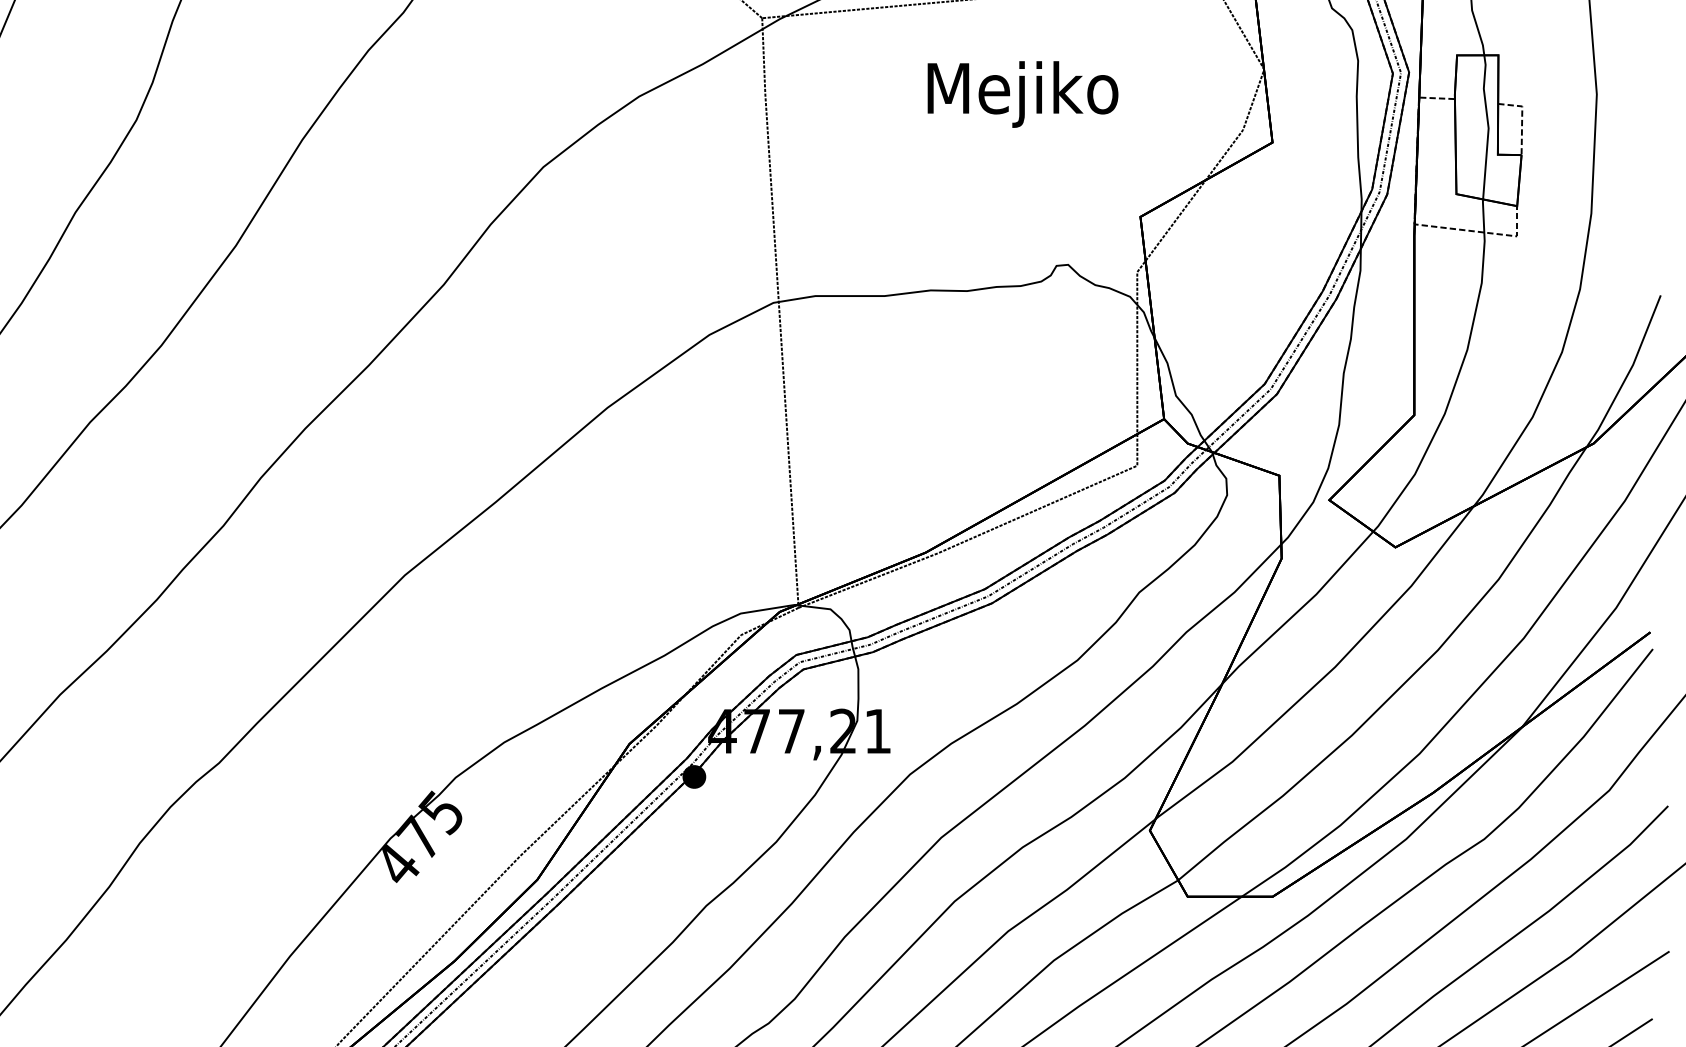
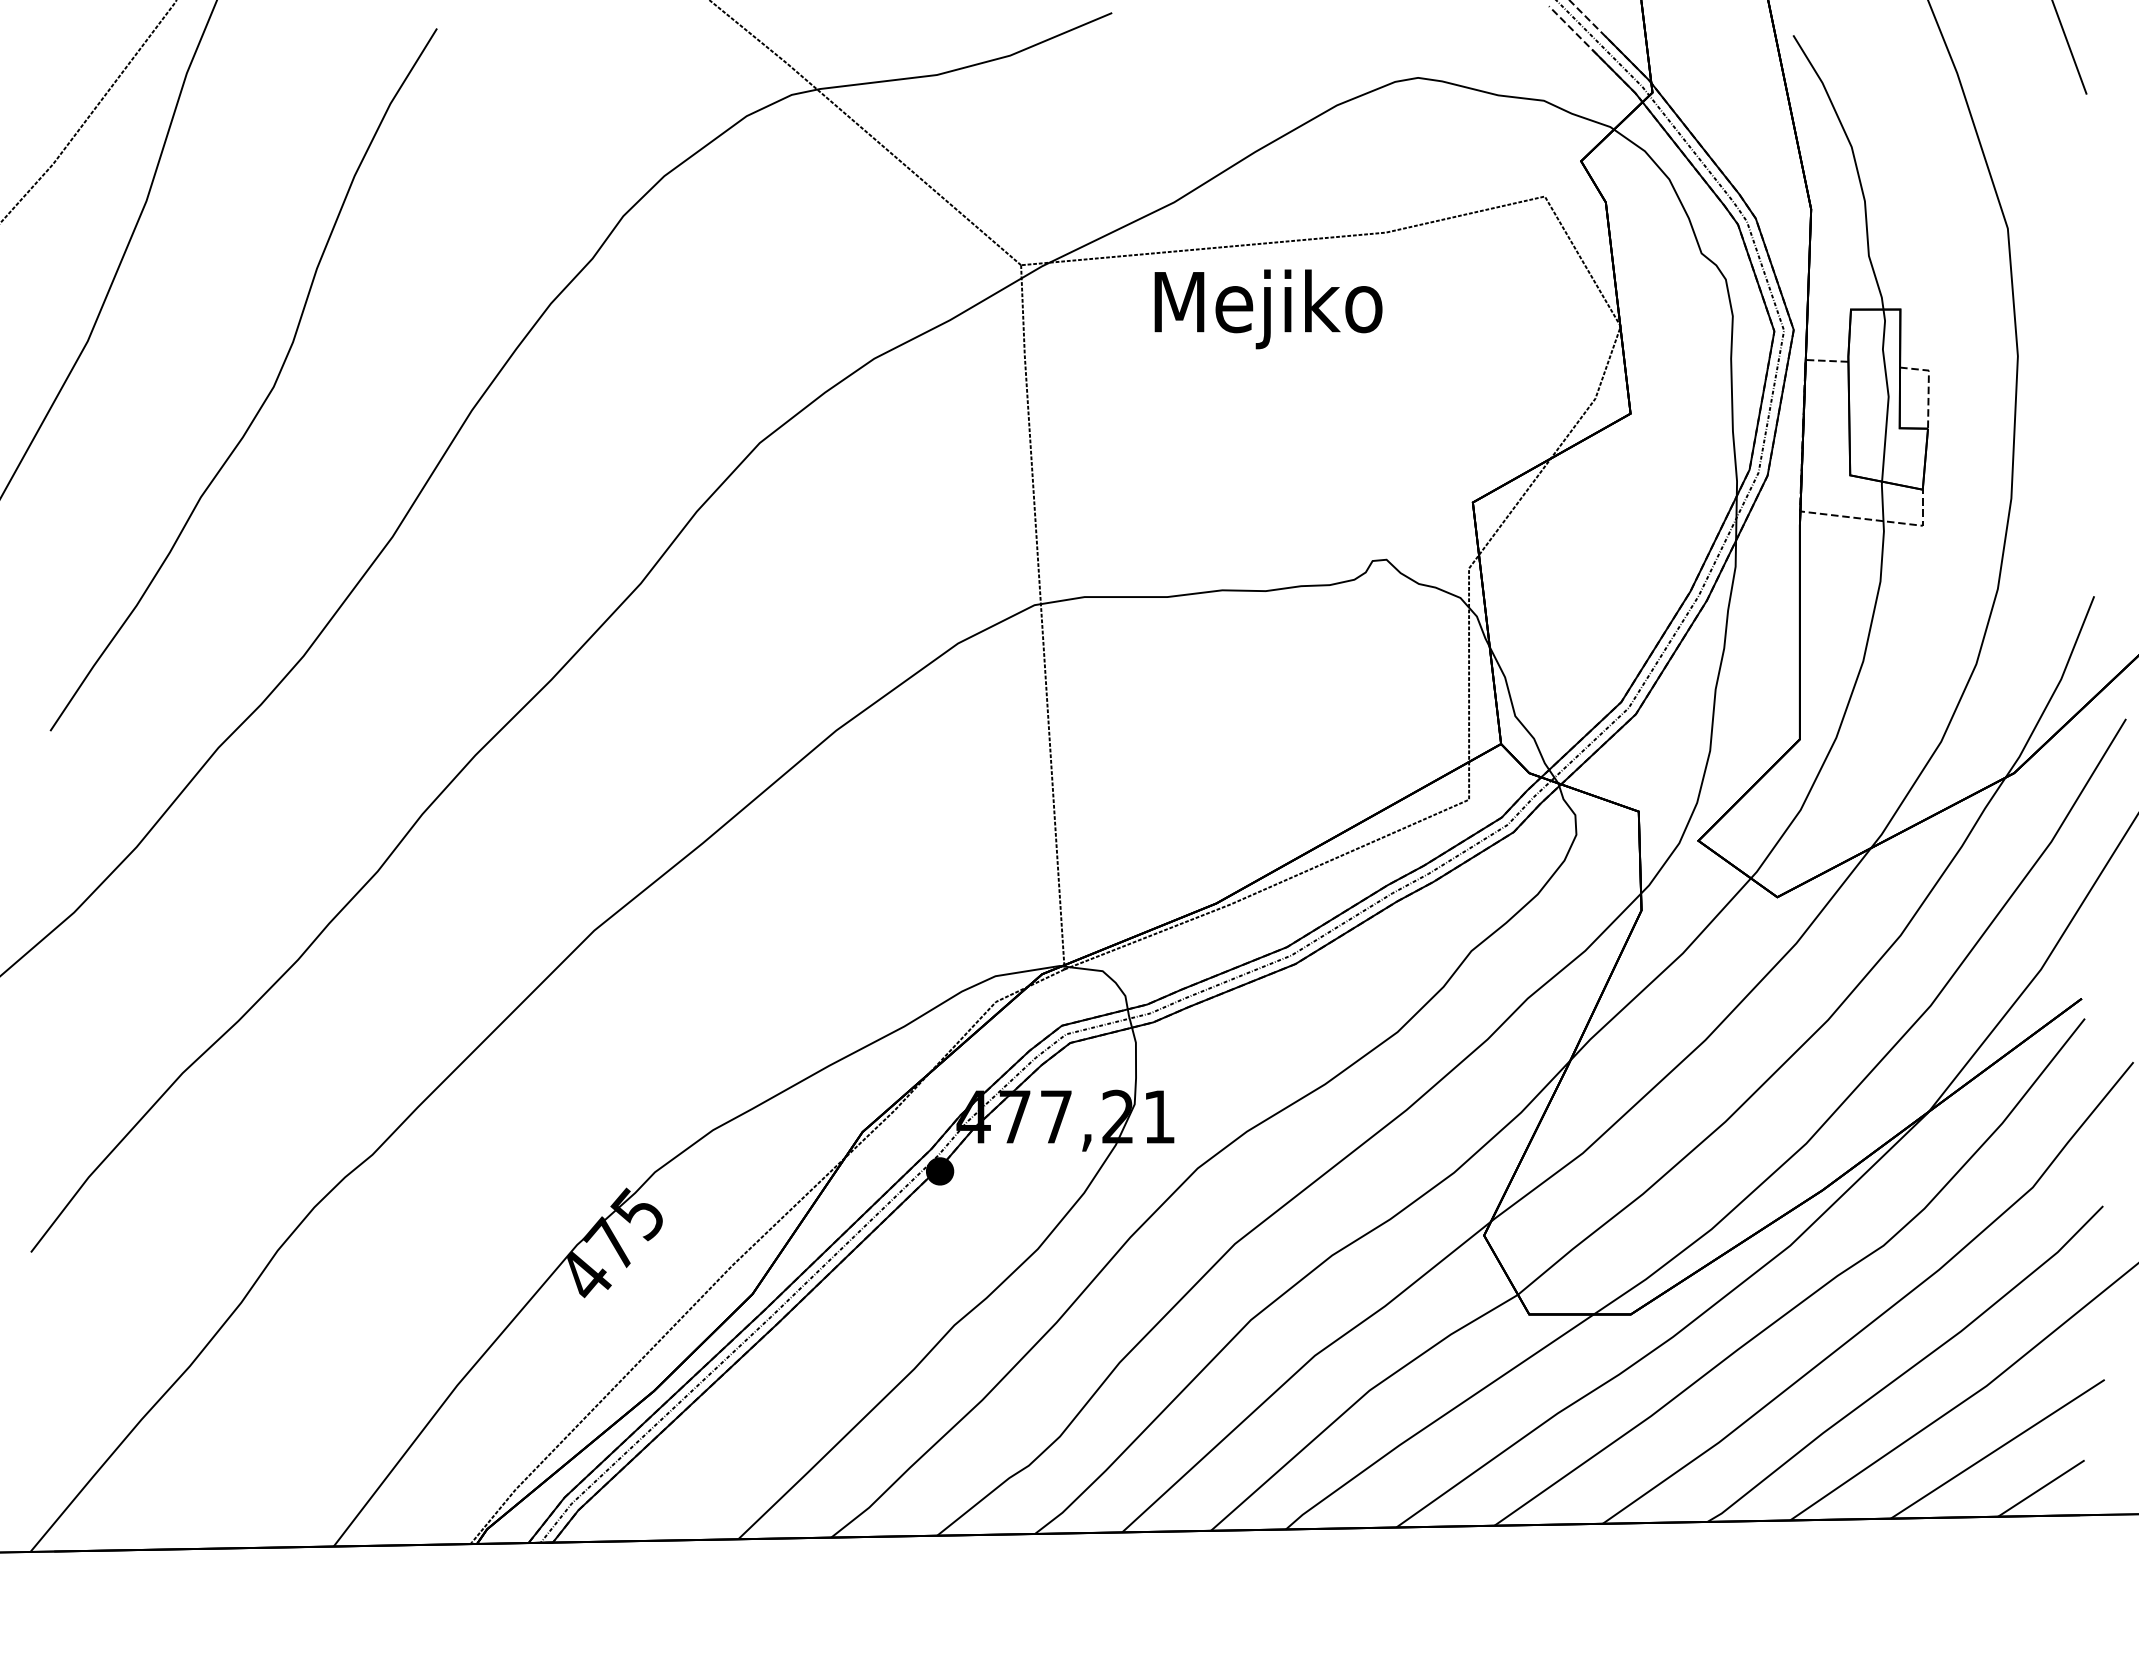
text: (1022, 94) -> (1268, 309), moved

